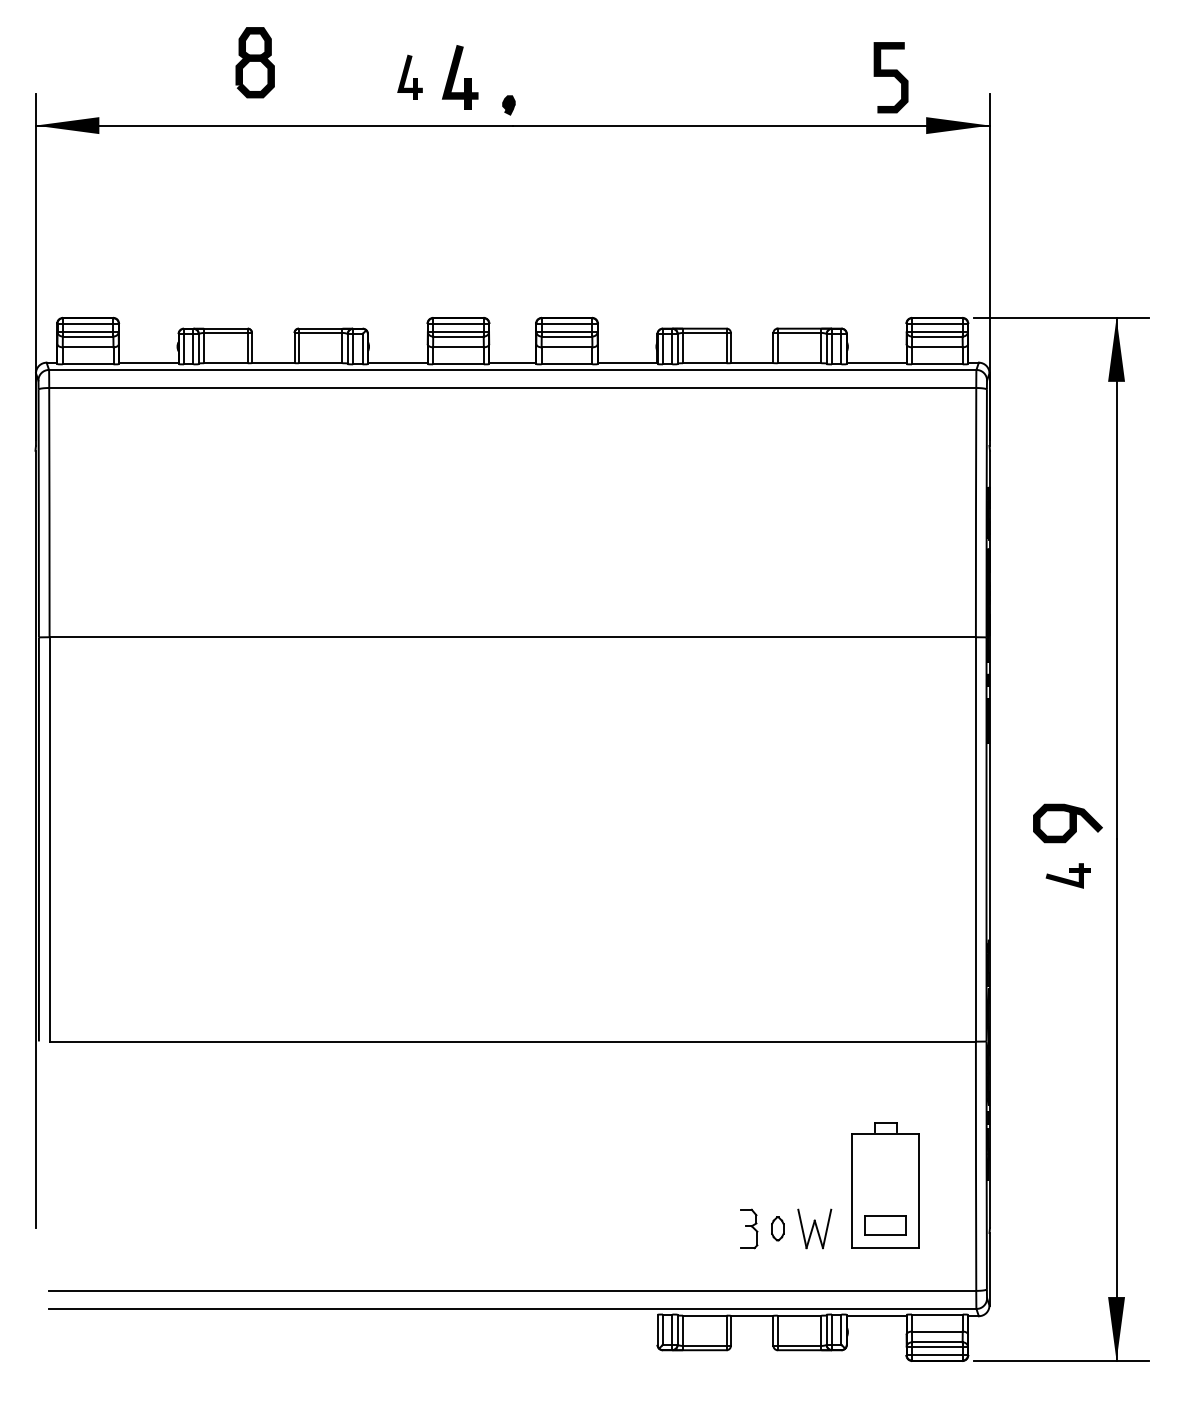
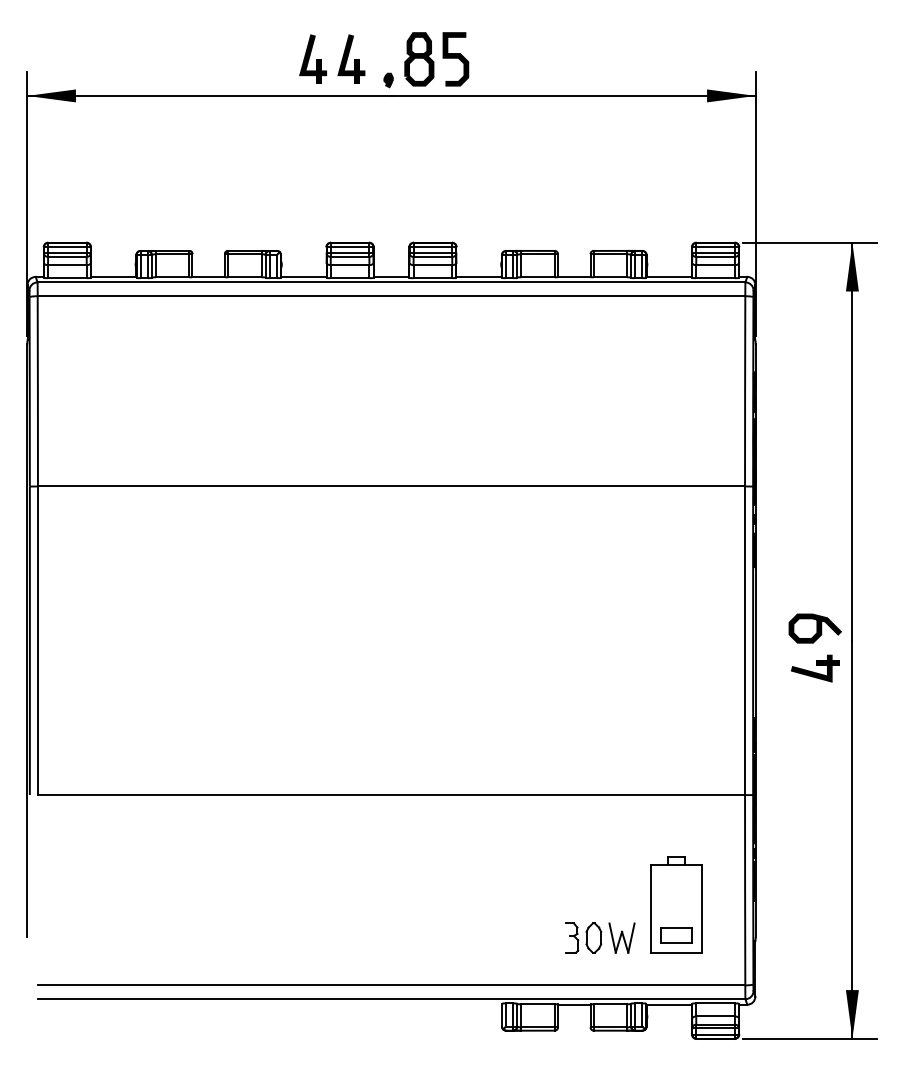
part: (254, 62) -> (418, 59), moved
curve: (890, 76) -> (455, 58), moved
part: (409, 77) -> (312, 59), size x1.43
part: (1068, 875) -> (815, 668), size x1.43
part: (777, 1228) -> (593, 937), size x1.67

